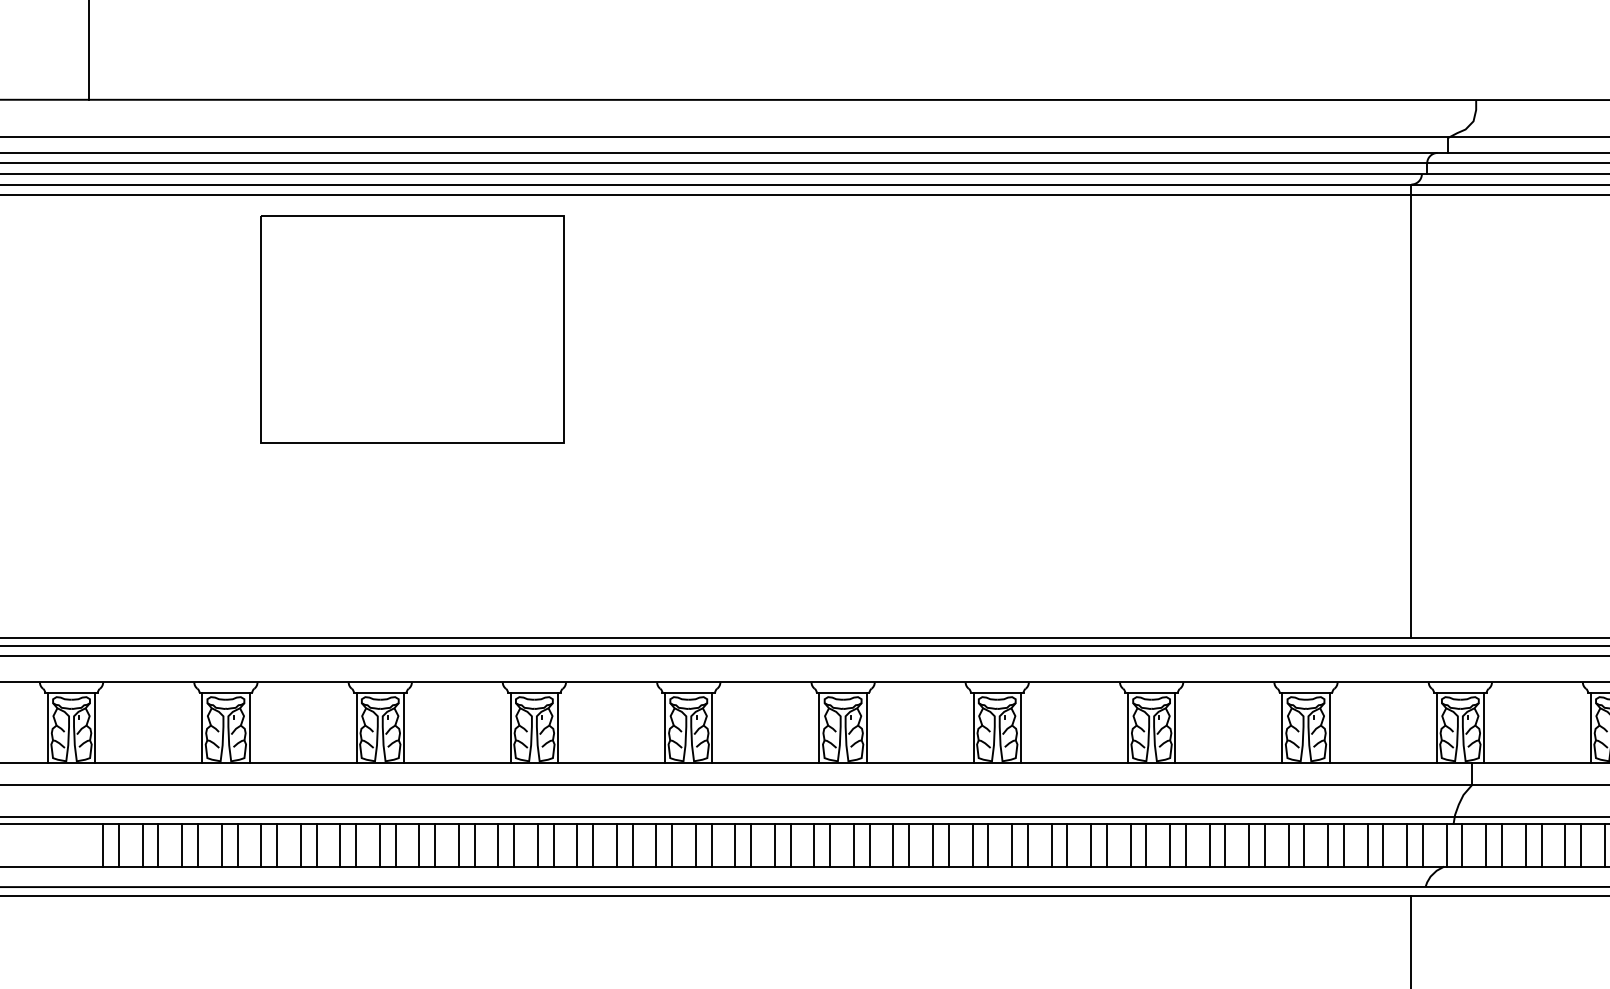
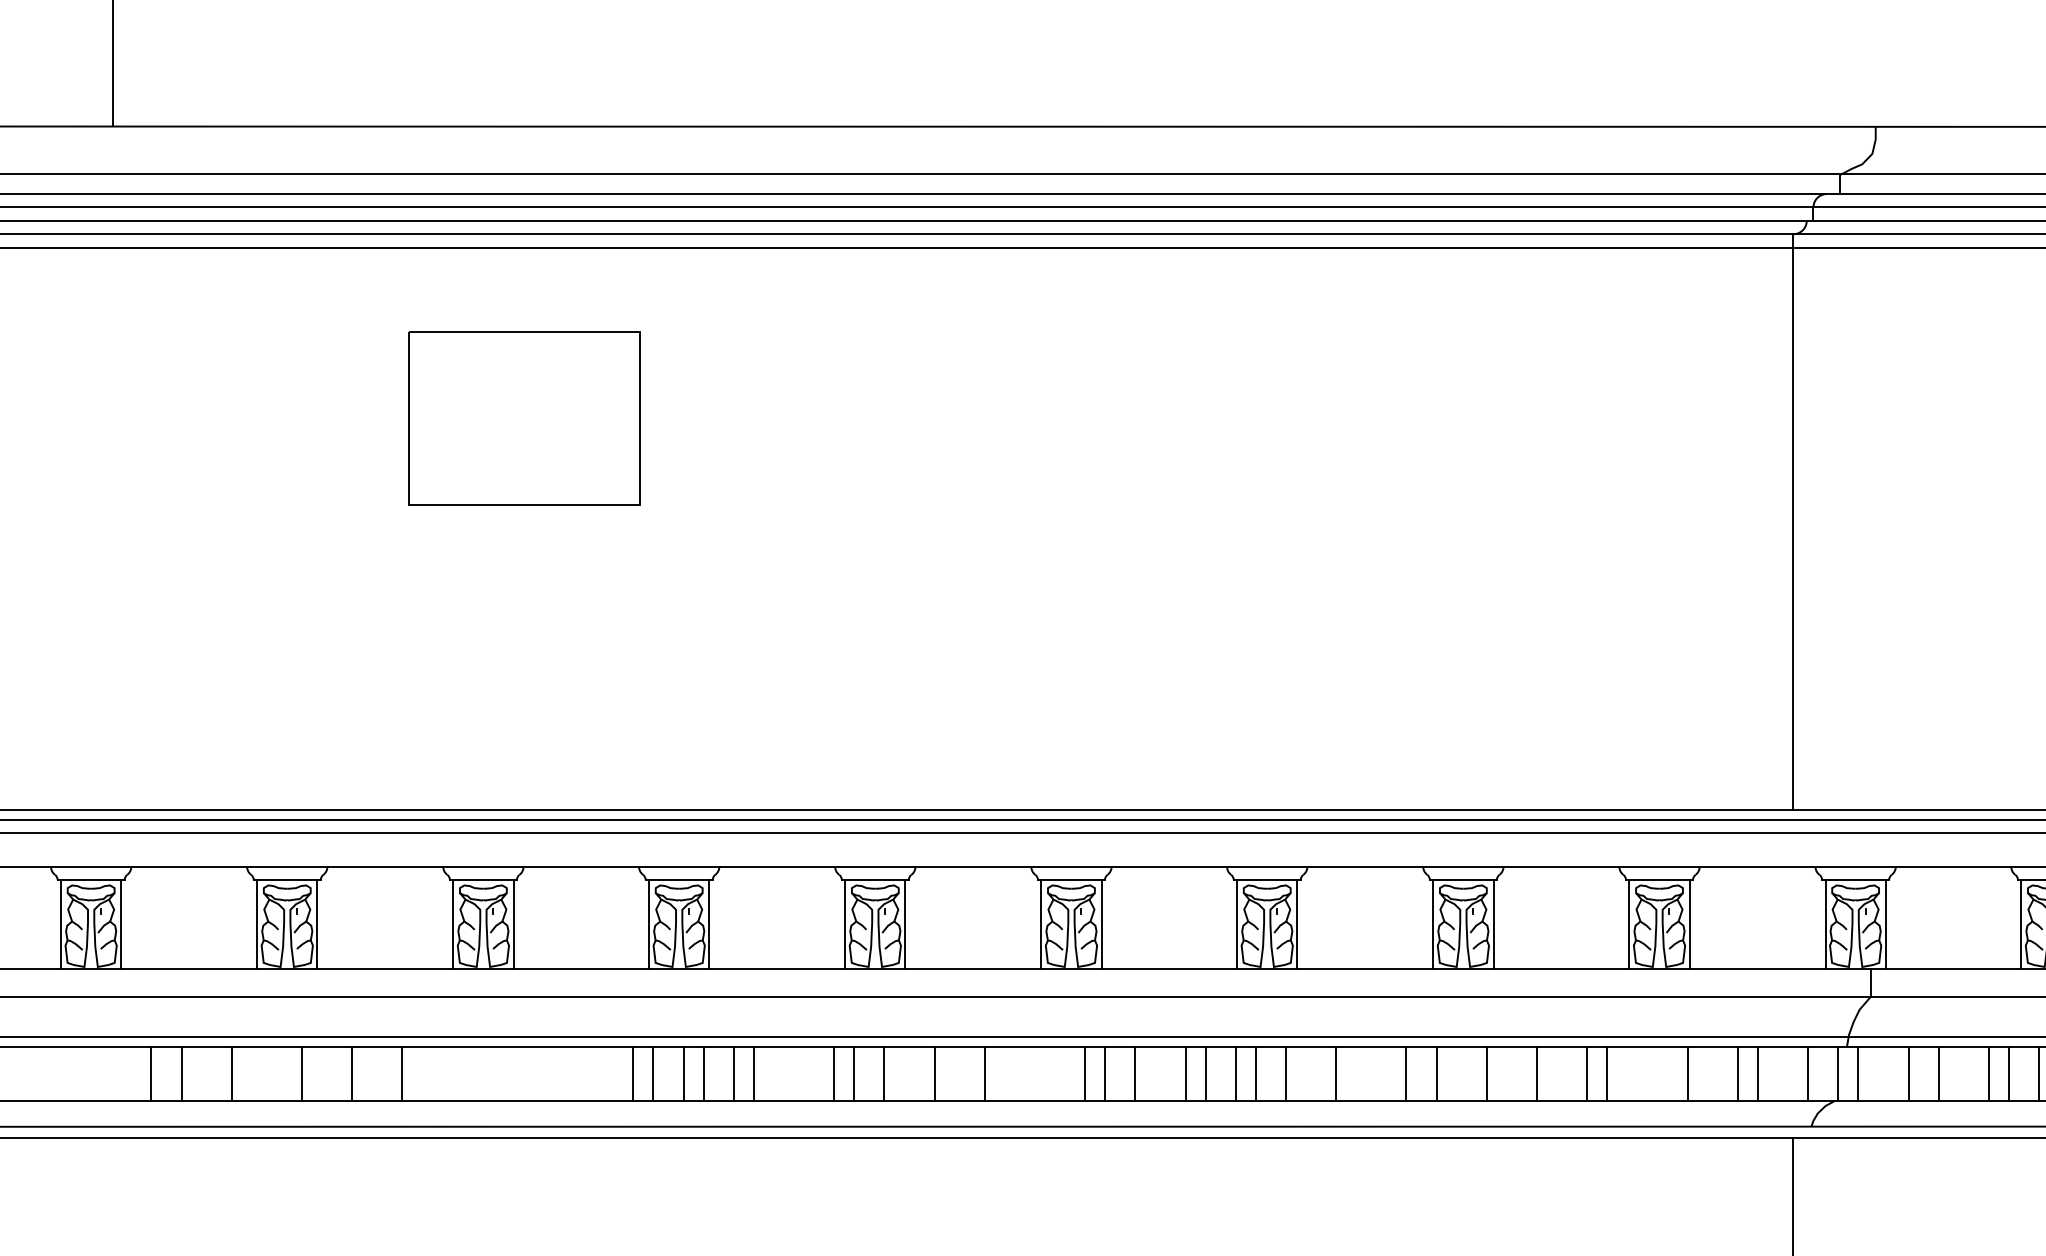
part: (412, 328) -> (524, 417), size x0.6
line: (103, 845) -> (131, 1073), removed
line: (158, 845) -> (201, 1073), removed
line: (197, 845) -> (251, 1073), removed
line: (221, 845) -> (281, 1073), removed
line: (261, 845) -> (332, 1073), removed
line: (300, 845) -> (382, 1073), removed
line: (340, 845) -> (432, 1073), removed
line: (355, 845) -> (452, 1073), removed
line: (379, 845) -> (482, 1073), removed
line: (395, 845) -> (502, 1073), removed
line: (418, 845) -> (532, 1073), removed
line: (435, 845) -> (553, 1073), removed
line: (459, 845) -> (583, 1073), removed
line: (474, 845) -> (603, 1073), removed
line: (616, 845) -> (783, 1073), removed
line: (633, 845) -> (804, 1073), removed
line: (711, 845) -> (904, 1073), removed
line: (751, 845) -> (954, 1073), removed
line: (790, 845) -> (1004, 1073), removed
line: (814, 845) -> (1034, 1073), removed
line: (830, 845) -> (1055, 1073), removed
line: (909, 845) -> (1155, 1073), removed
line: (1028, 845) -> (1306, 1073), removed
line: (1067, 845) -> (1356, 1073), removed
line: (1091, 845) -> (1386, 1073), removed
line: (1146, 845) -> (1456, 1073), removed
line: (1185, 845) -> (1506, 1073), removed
line: (1225, 845) -> (1557, 1073), removed
line: (1288, 845) -> (1637, 1073), removed
line: (1304, 845) -> (1657, 1073), removed
line: (1343, 845) -> (1707, 1073), removed
line: (1407, 845) -> (1788, 1073), removed
line: (1486, 845) -> (1888, 1073), removed
line: (1541, 845) -> (1958, 1073), removed

